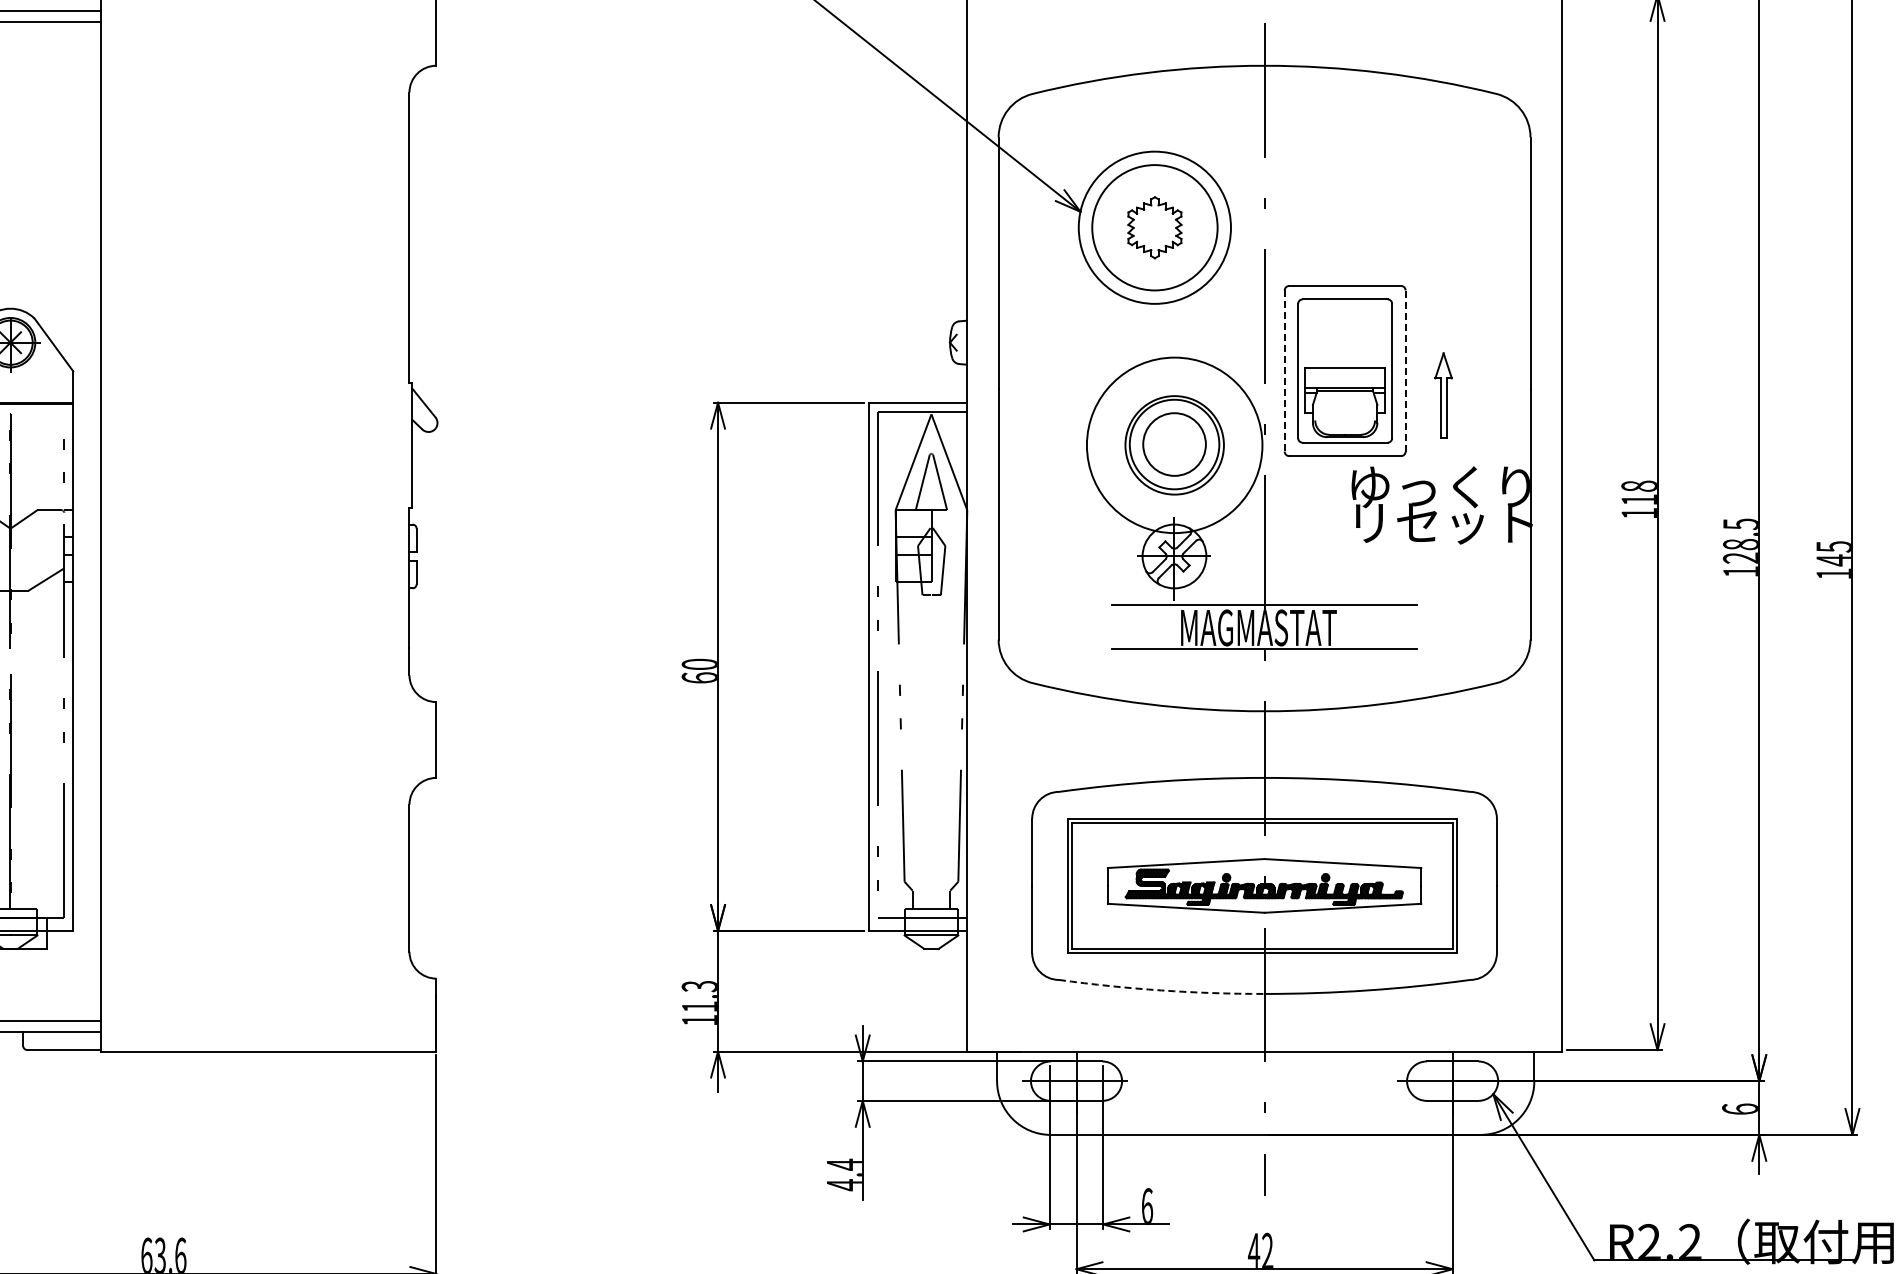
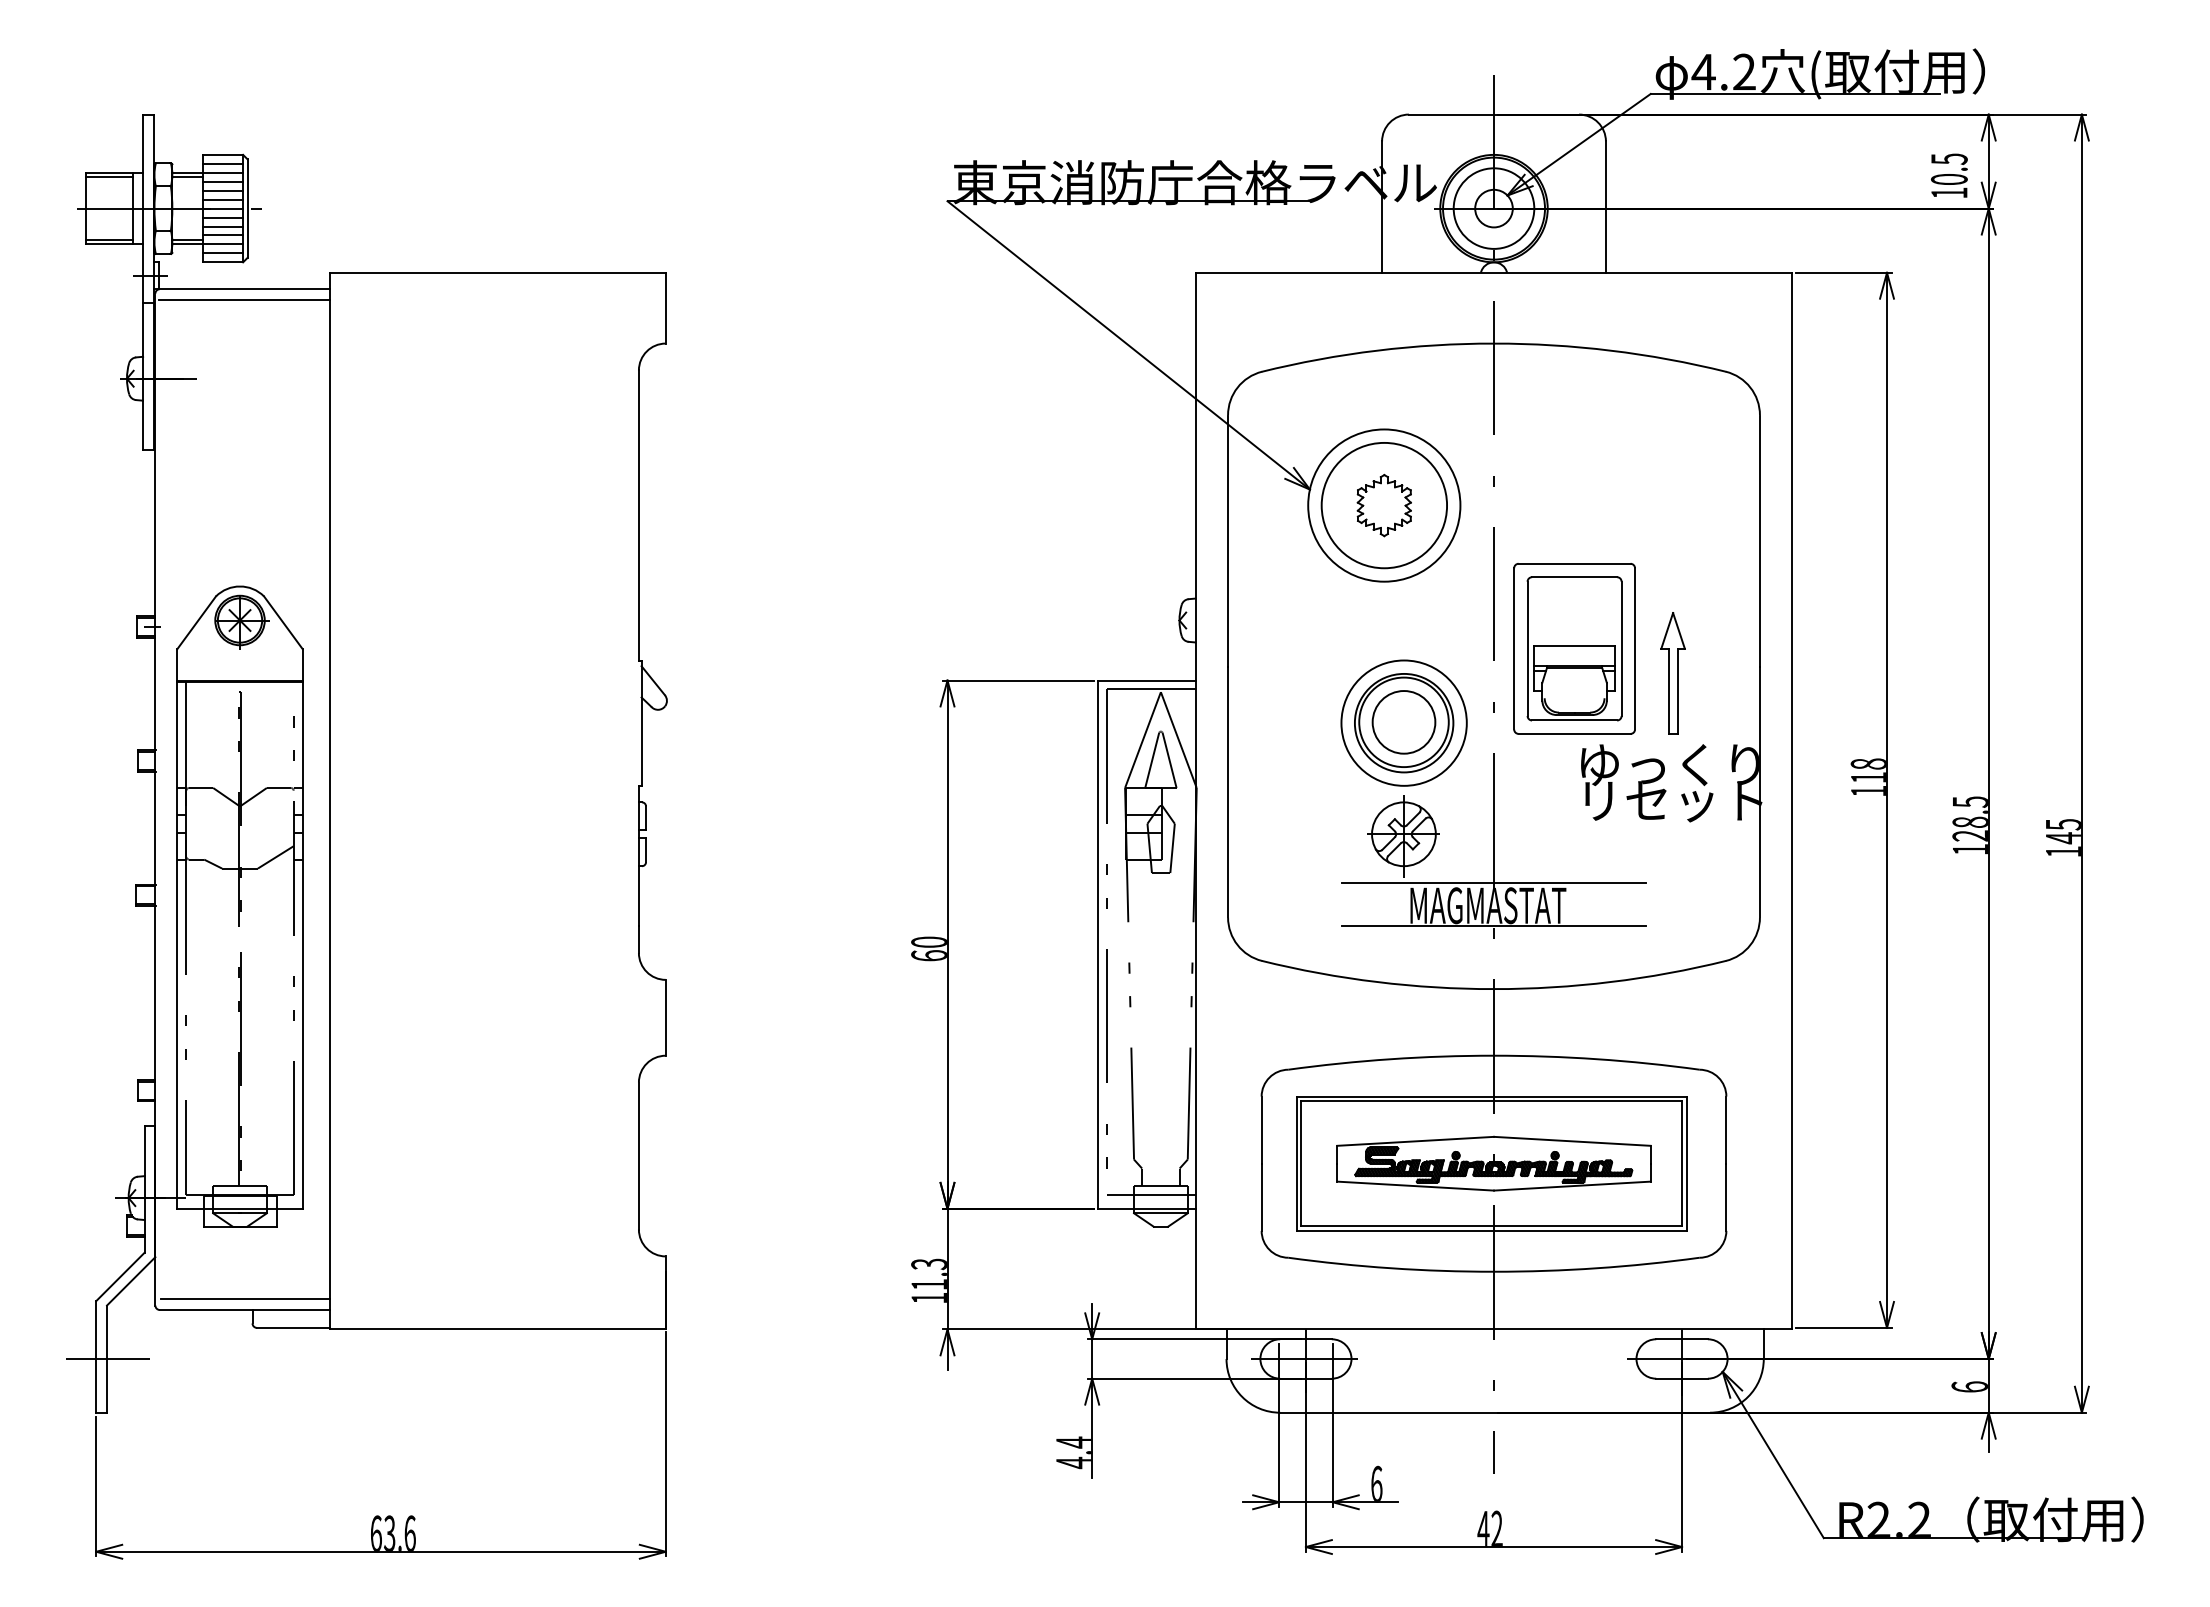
line: (1285, 370) -> (1514, 648), dashed -> solid
line: (1406, 370) -> (1635, 648), dashed -> solid
part: (1443, 395) -> (1672, 673), size x1.43
circle: (1174, 444) -> (1403, 722), size x0.71
arc: (1161, 990) -> (1390, 1268), dashed -> solid

